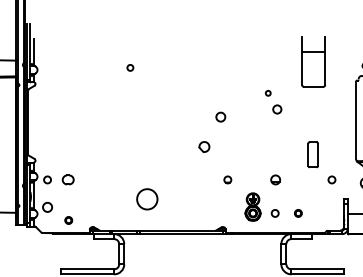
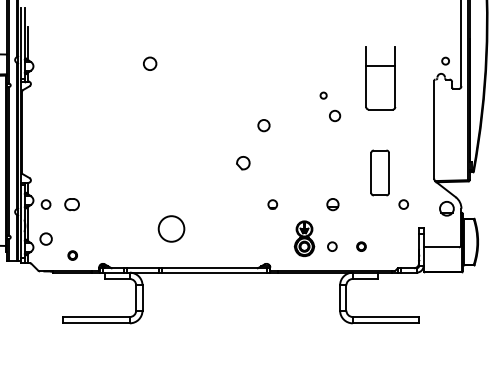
part: (313, 62) -> (380, 78), moved
circle: (130, 67) -> (150, 63), size x1.67
part: (312, 154) -> (379, 172), size x1.43

